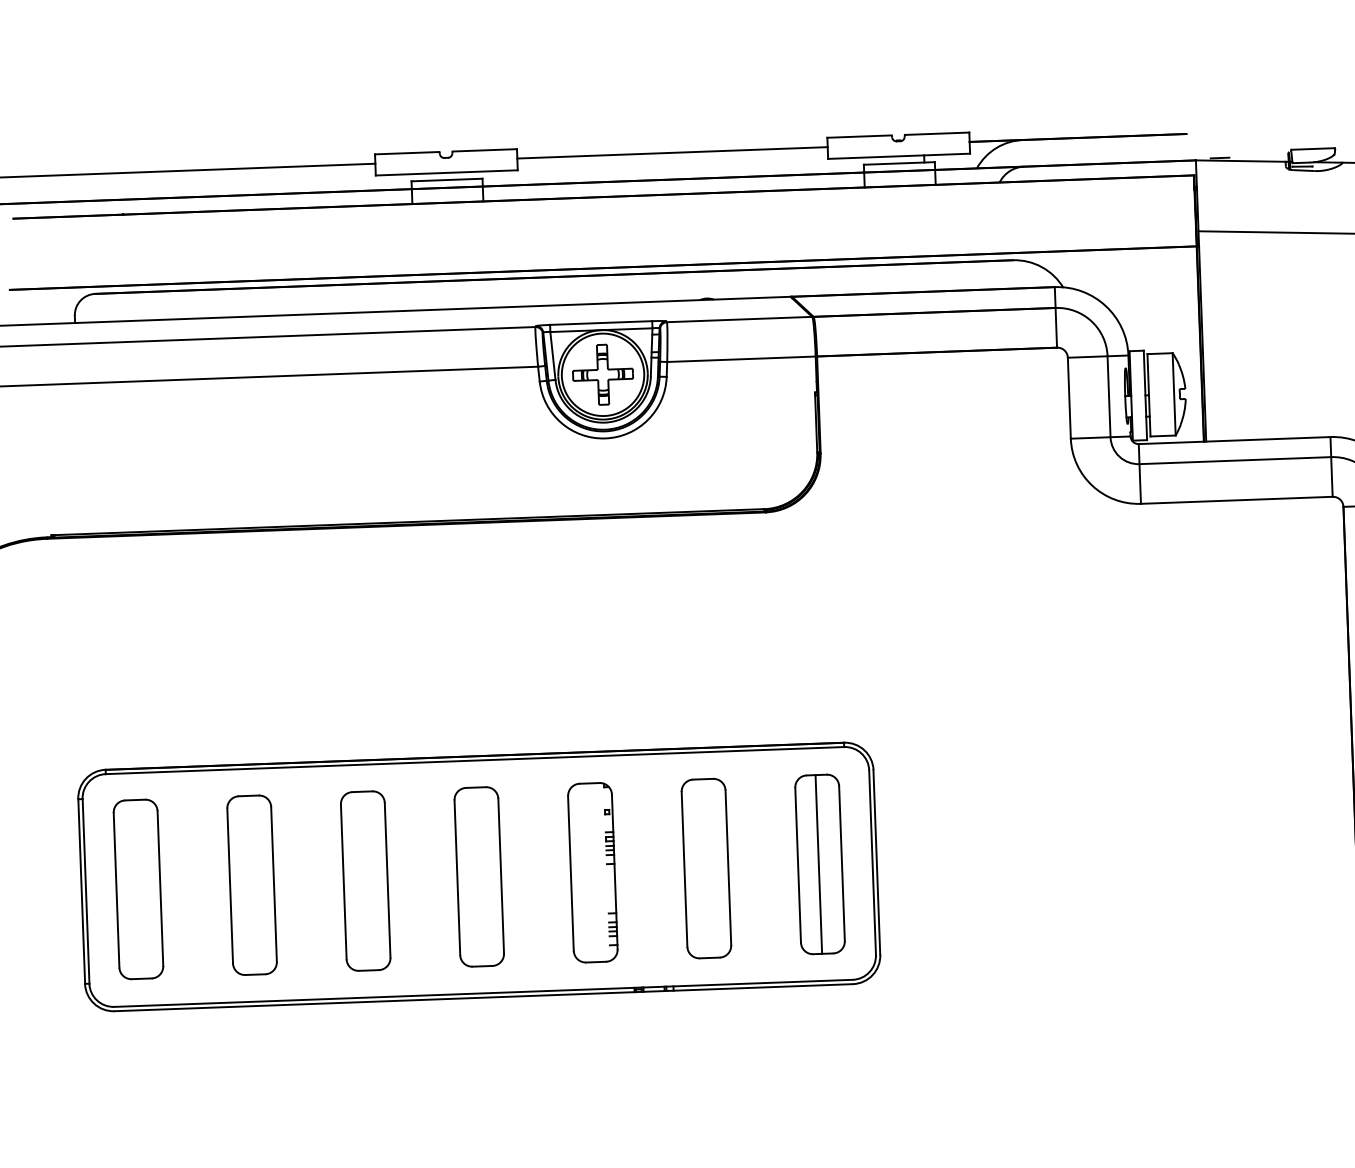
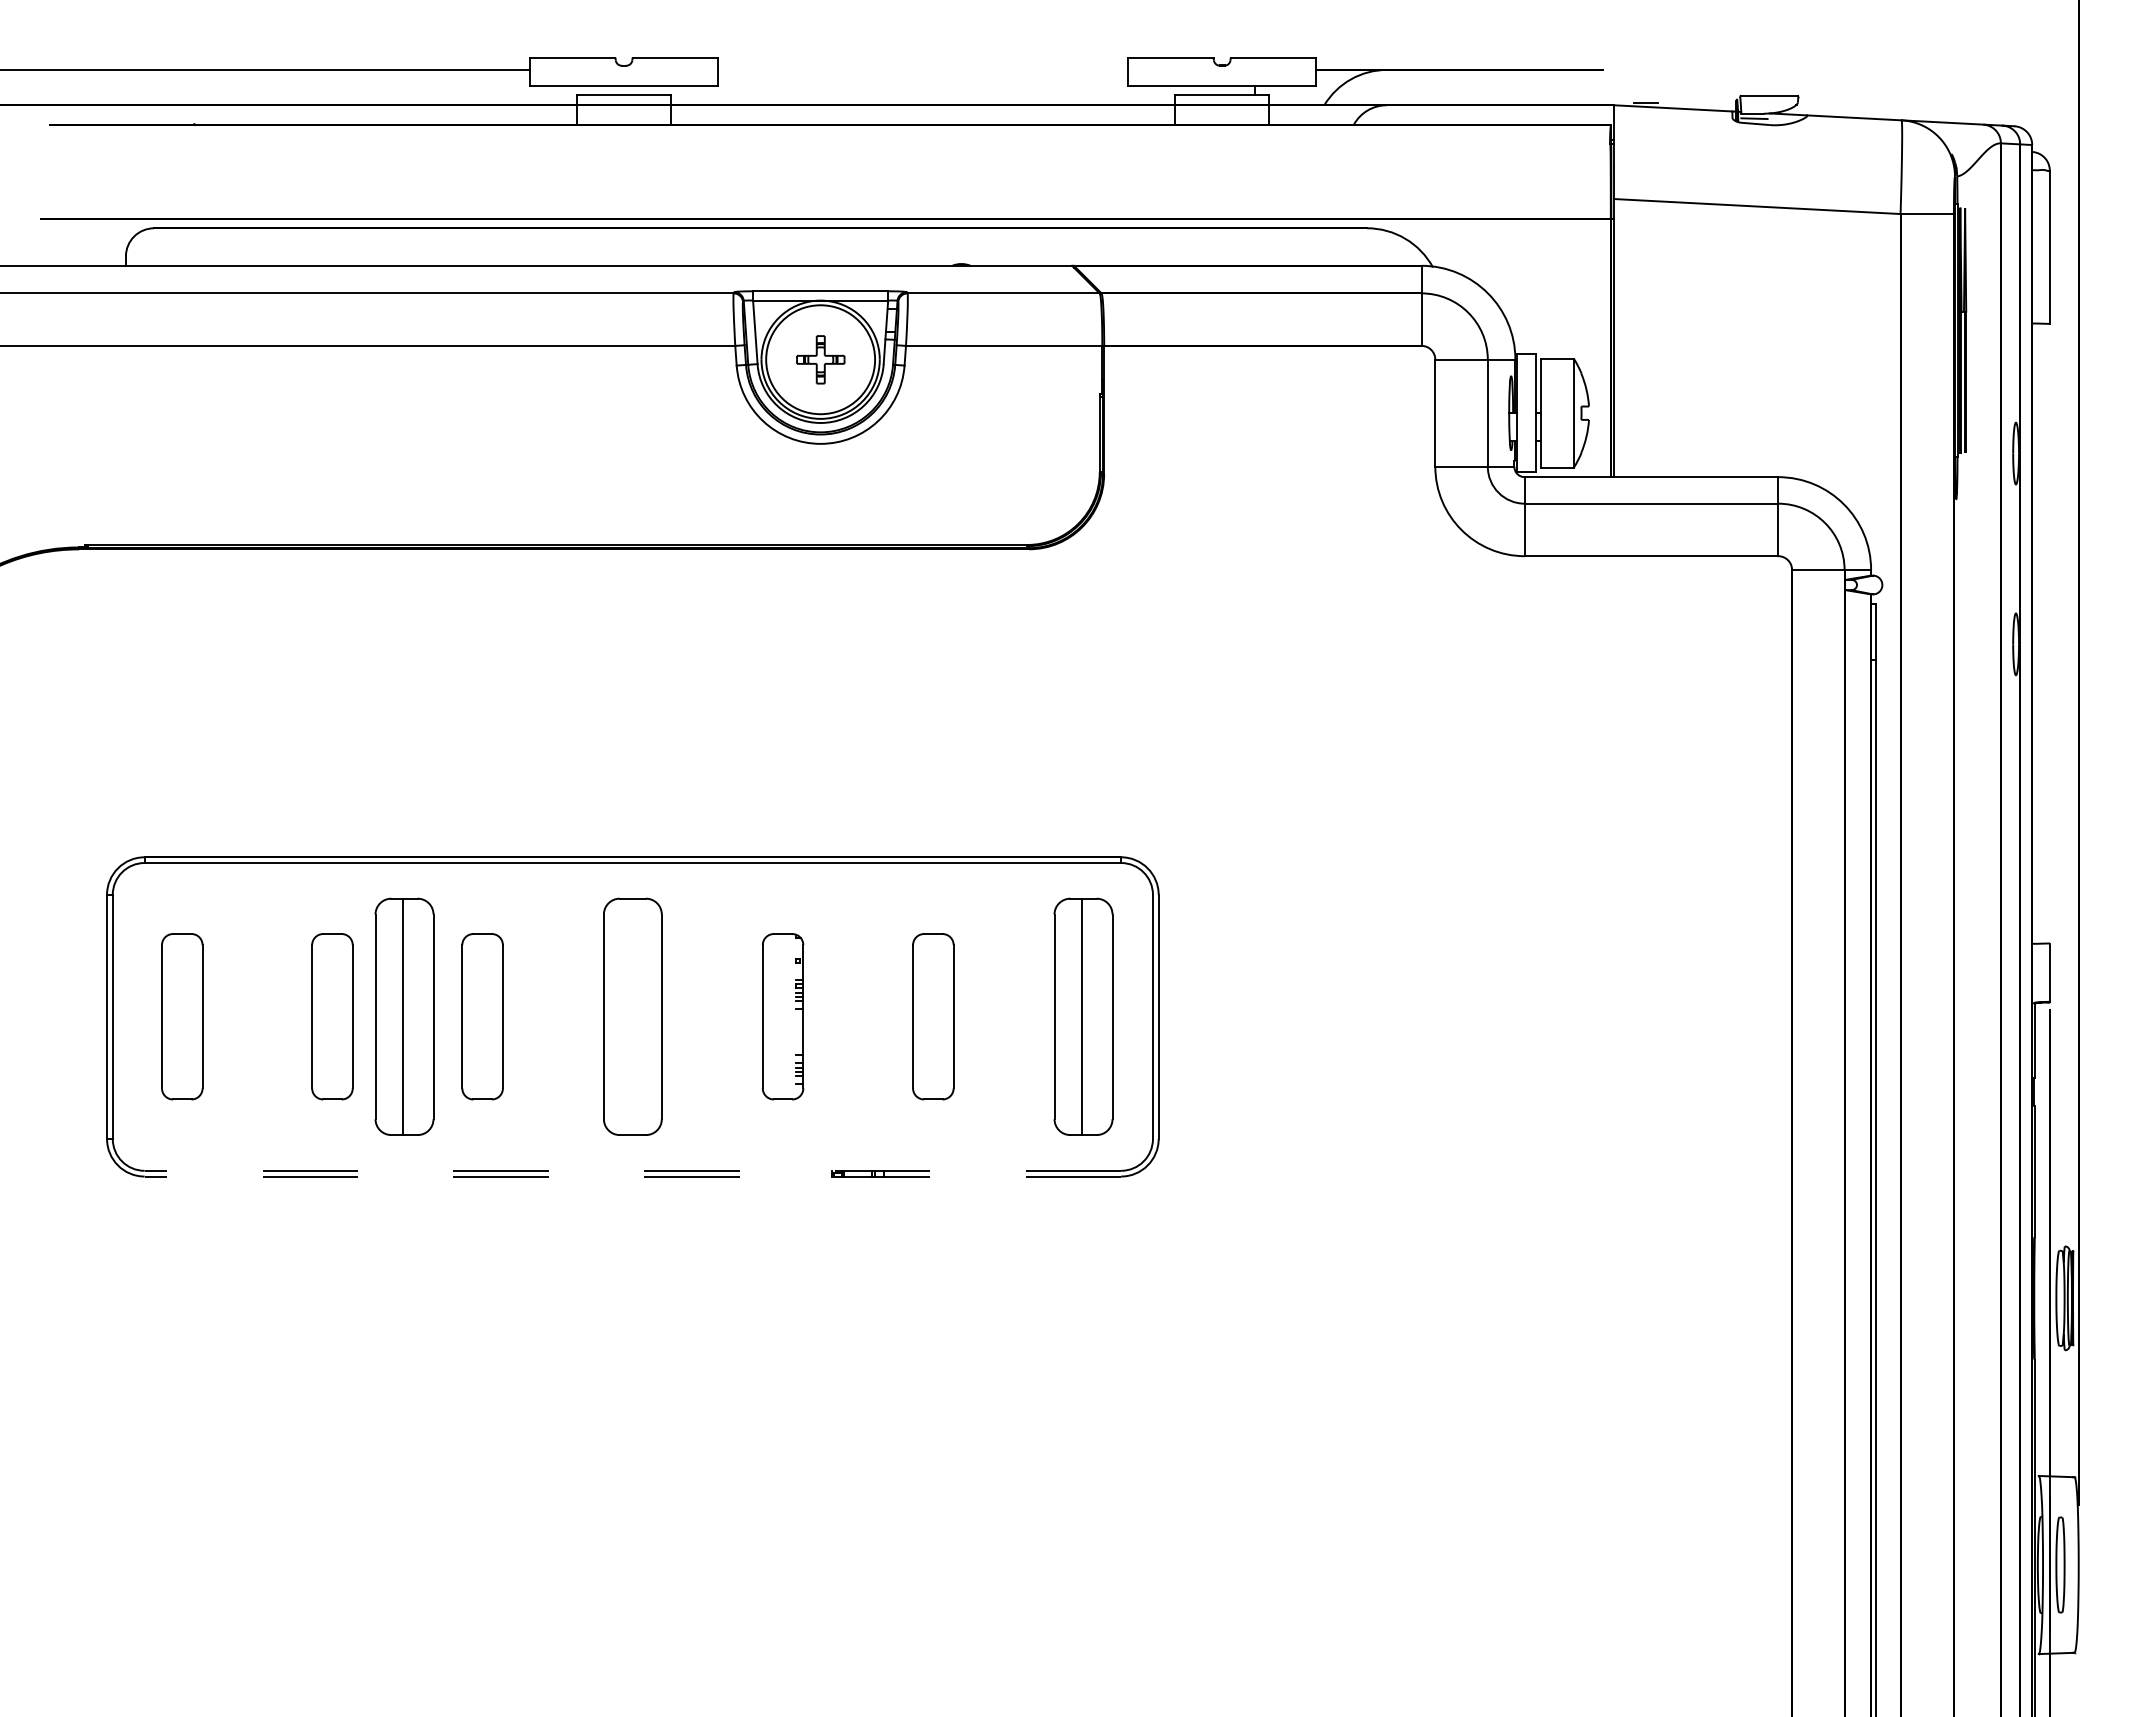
line: (672, 152) -> (922, 69), removed
part: (602, 374) -> (820, 359), size x0.6
part: (706, 868) -> (933, 1016), size x0.7
part: (592, 872) -> (782, 1016), size x0.7
part: (365, 880) -> (482, 1016), size x0.7
part: (306, 882) -> (404, 1016), added
part: (252, 884) -> (332, 1016), size x0.7
part: (138, 889) -> (182, 1016), size x0.7
line: (483, 993) -> (632, 1170), solid -> dashed
line: (483, 997) -> (632, 1176), solid -> dashed

